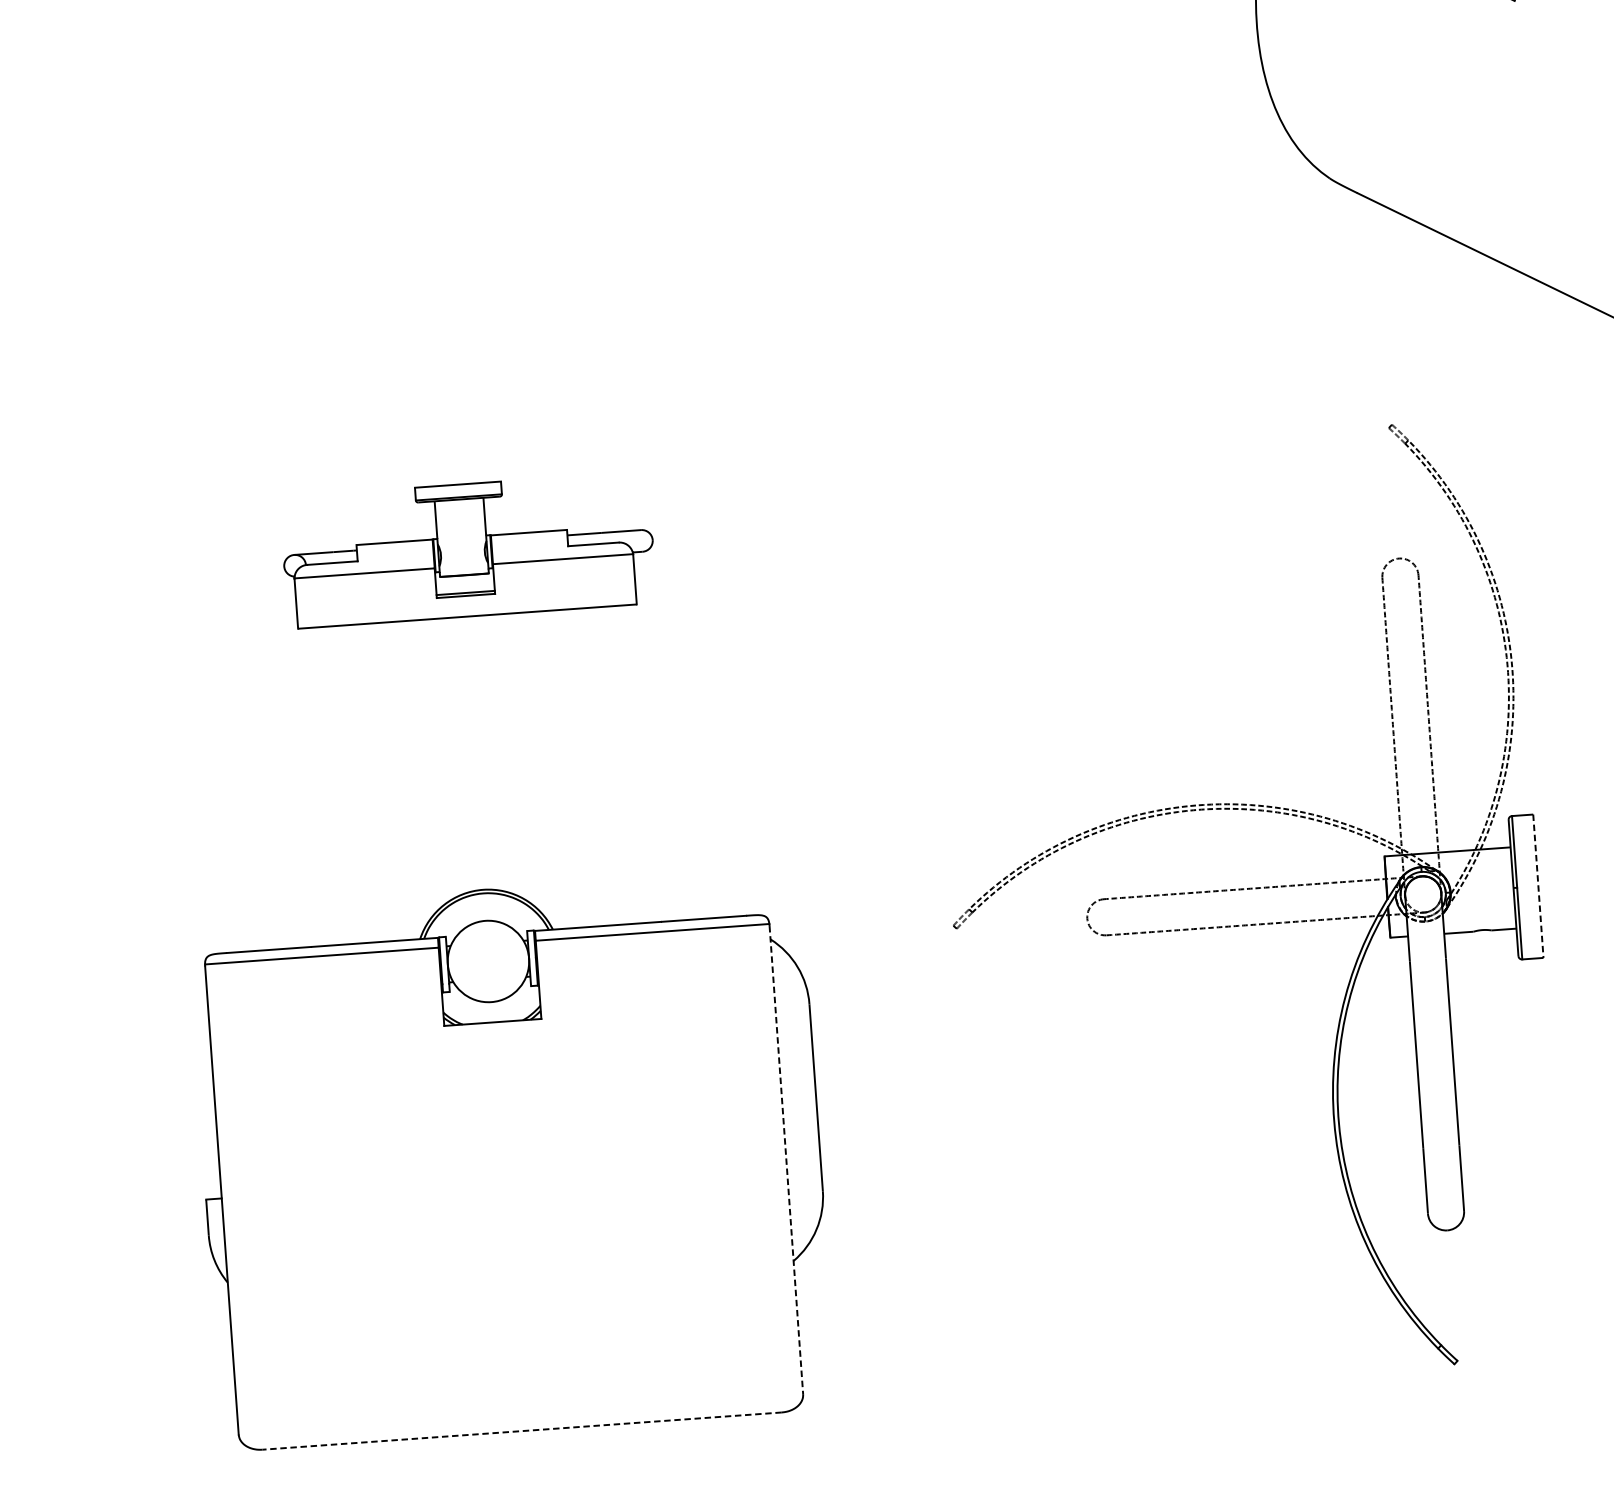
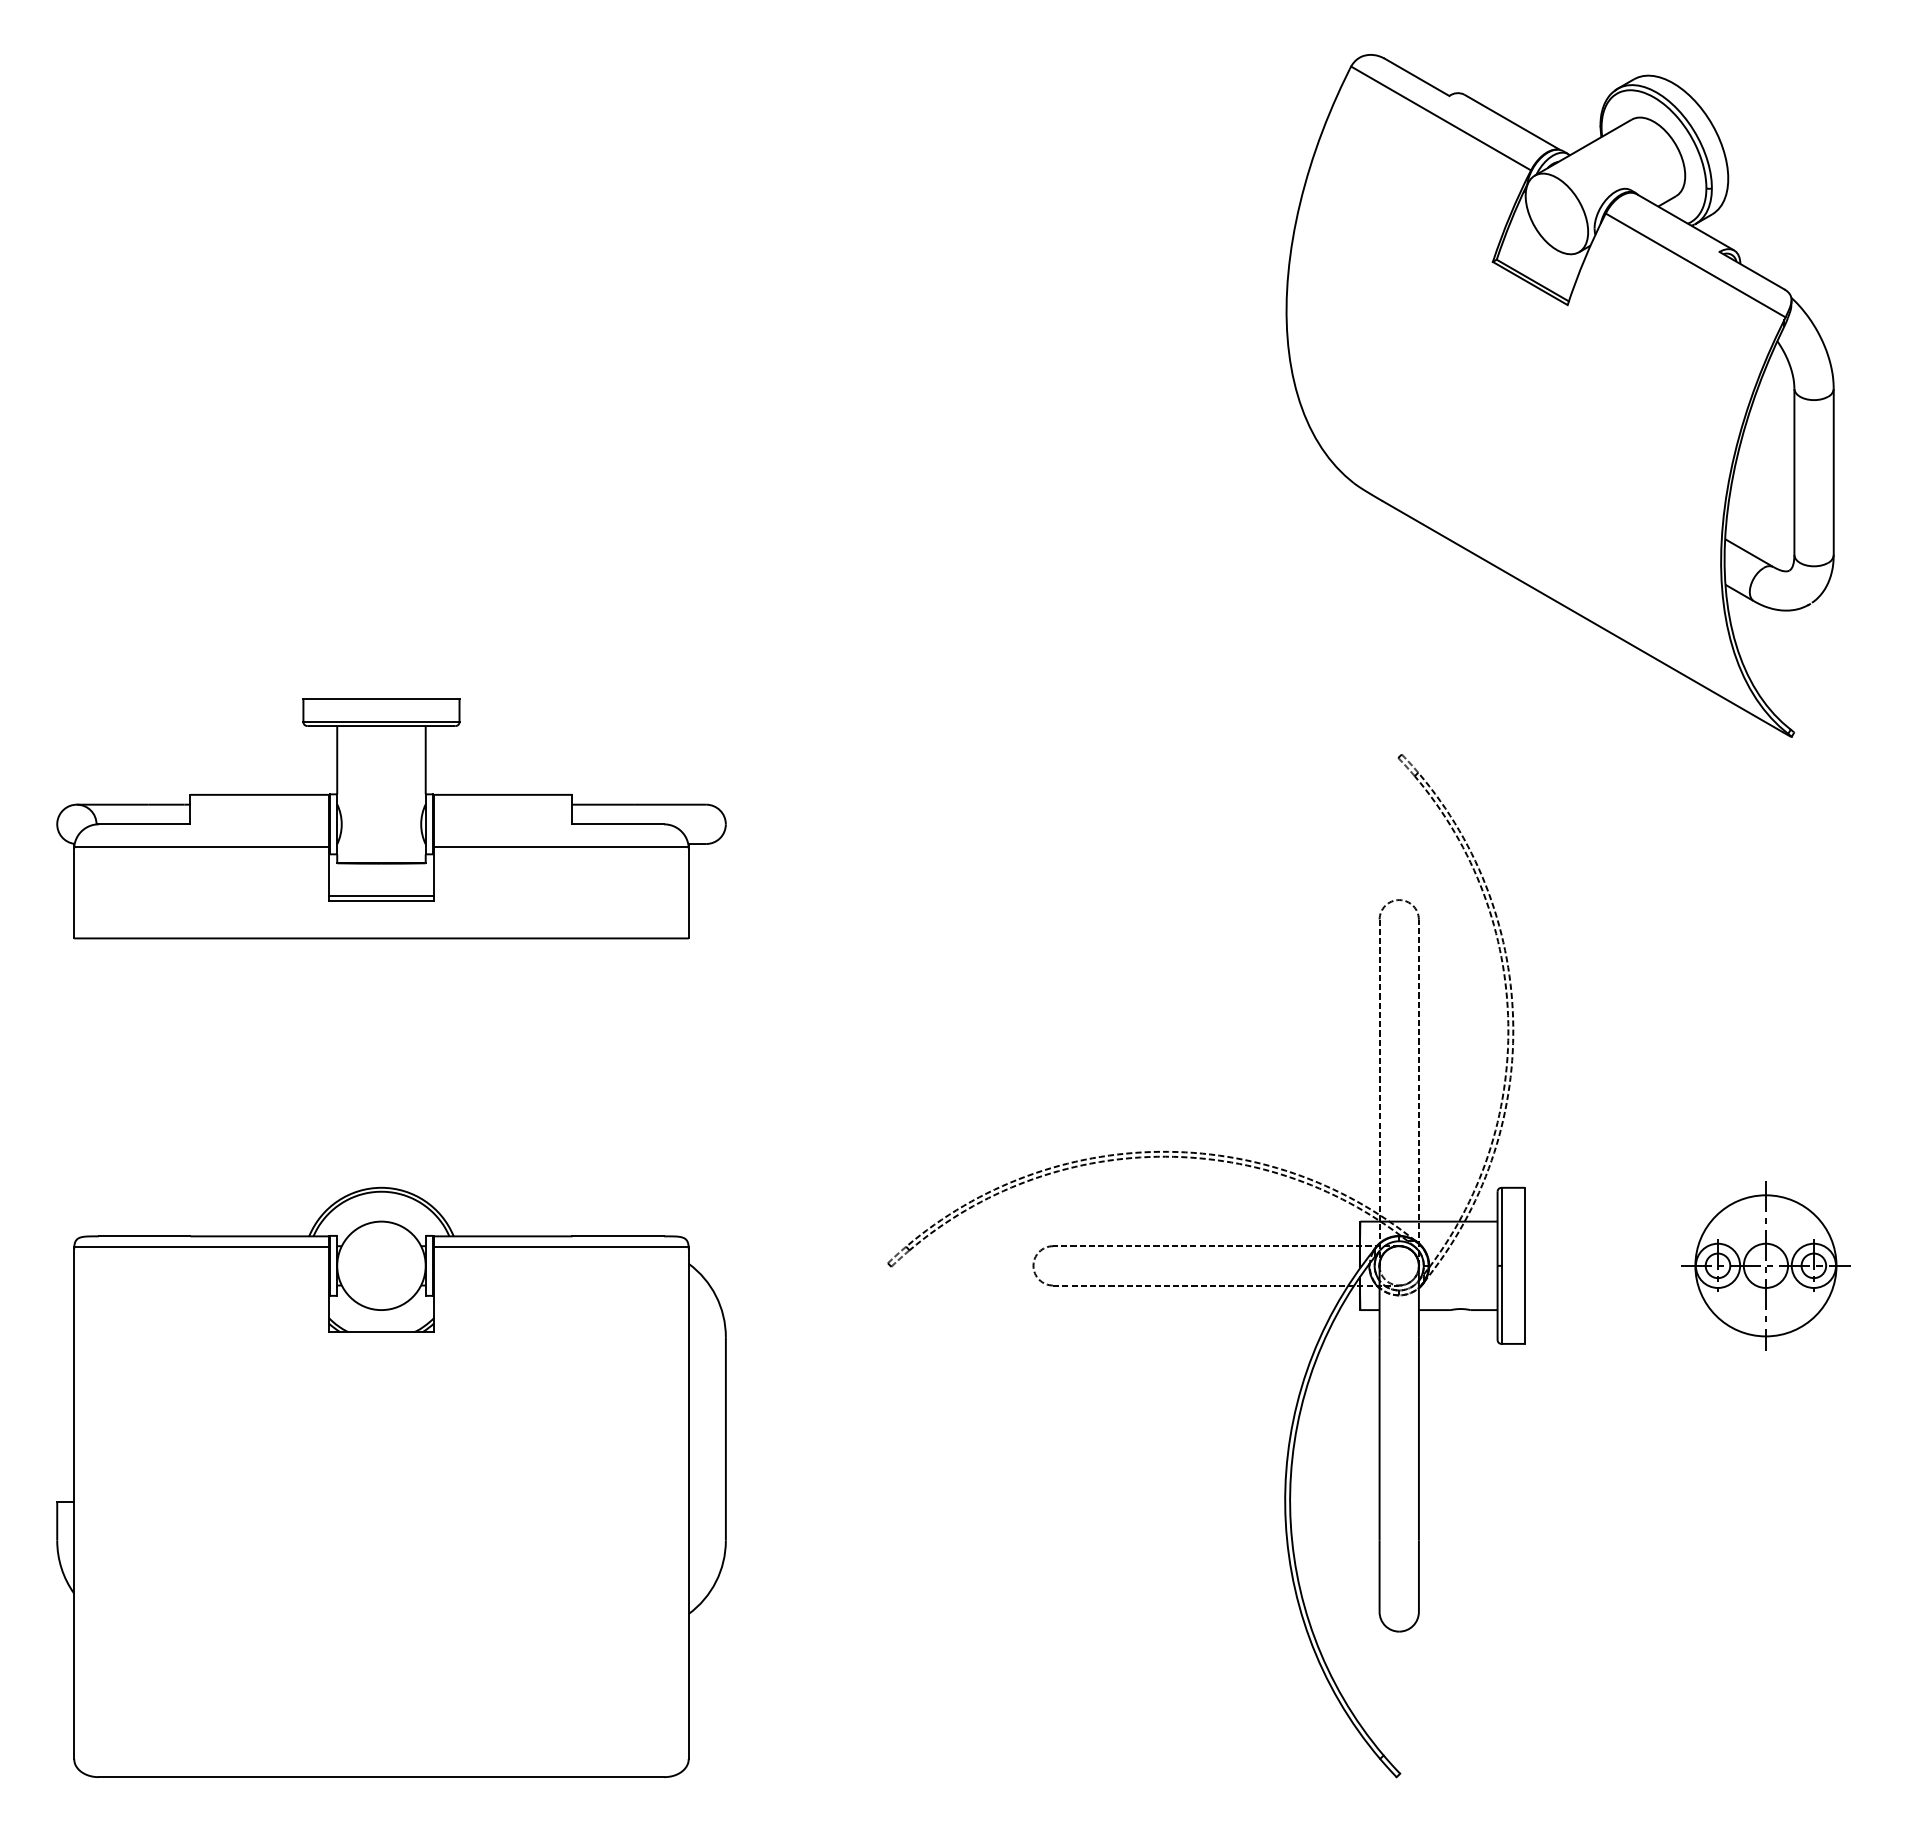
part: (468, 549) -> (391, 818), size x1.67
line: (1538, 886) -> (1524, 1266), dashed -> solid
line: (786, 1160) -> (688, 1504), dashed -> solid
line: (522, 1431) -> (381, 1777), dashed -> solid

